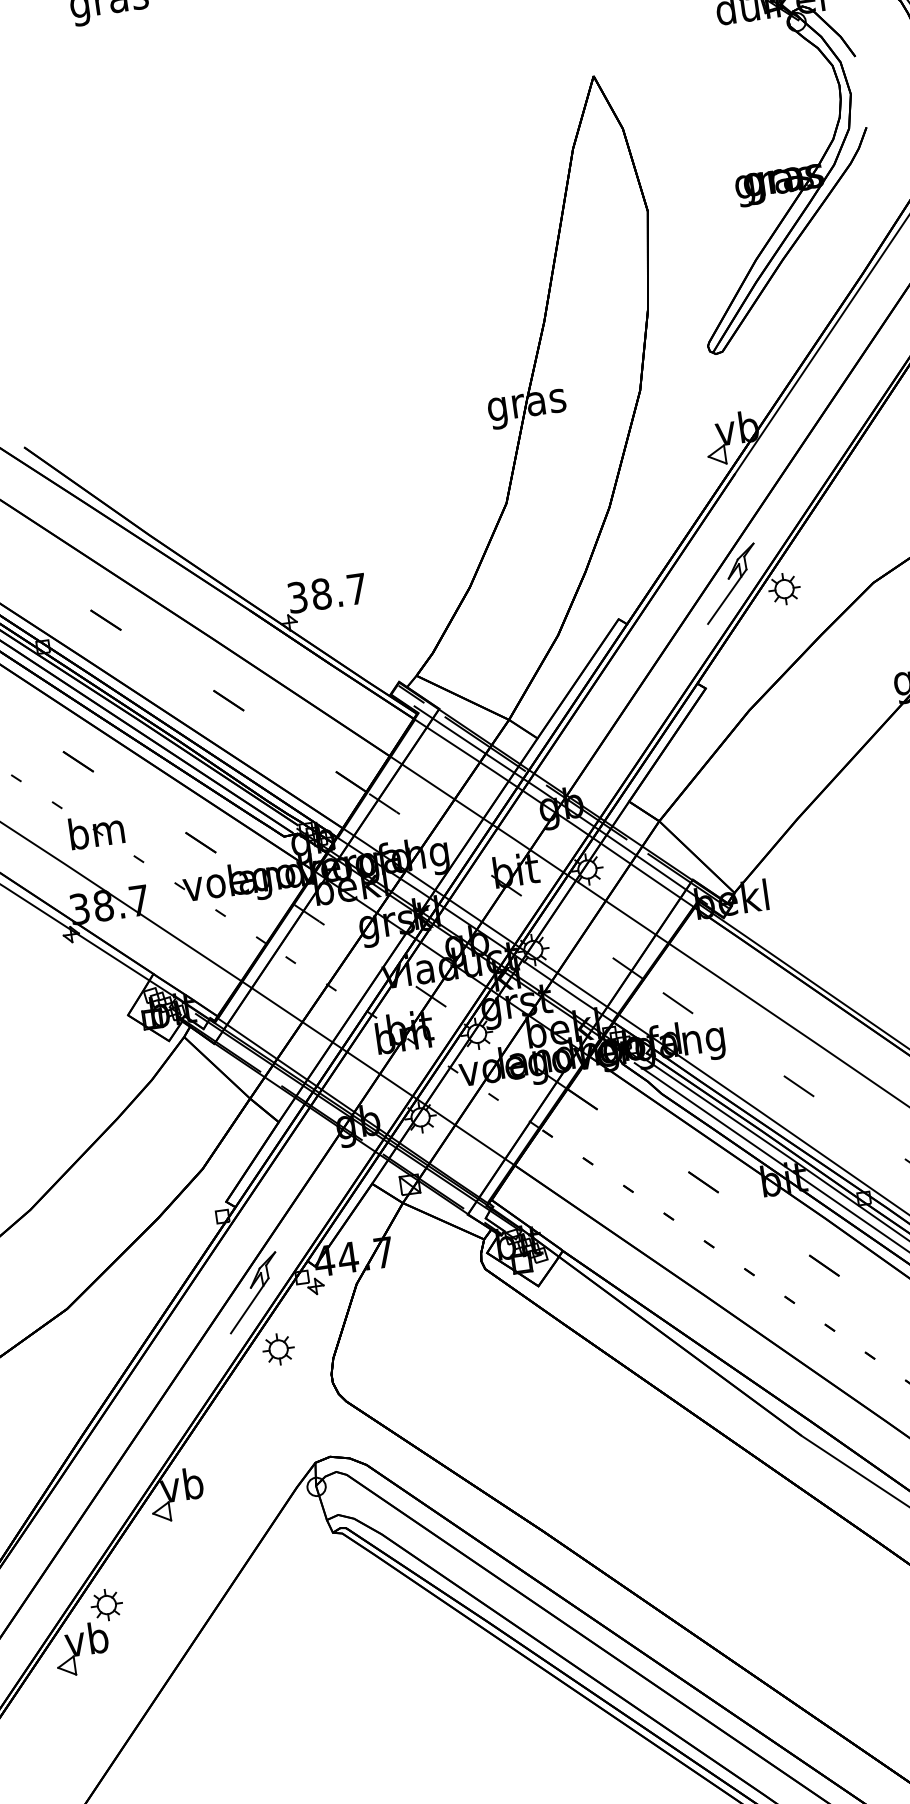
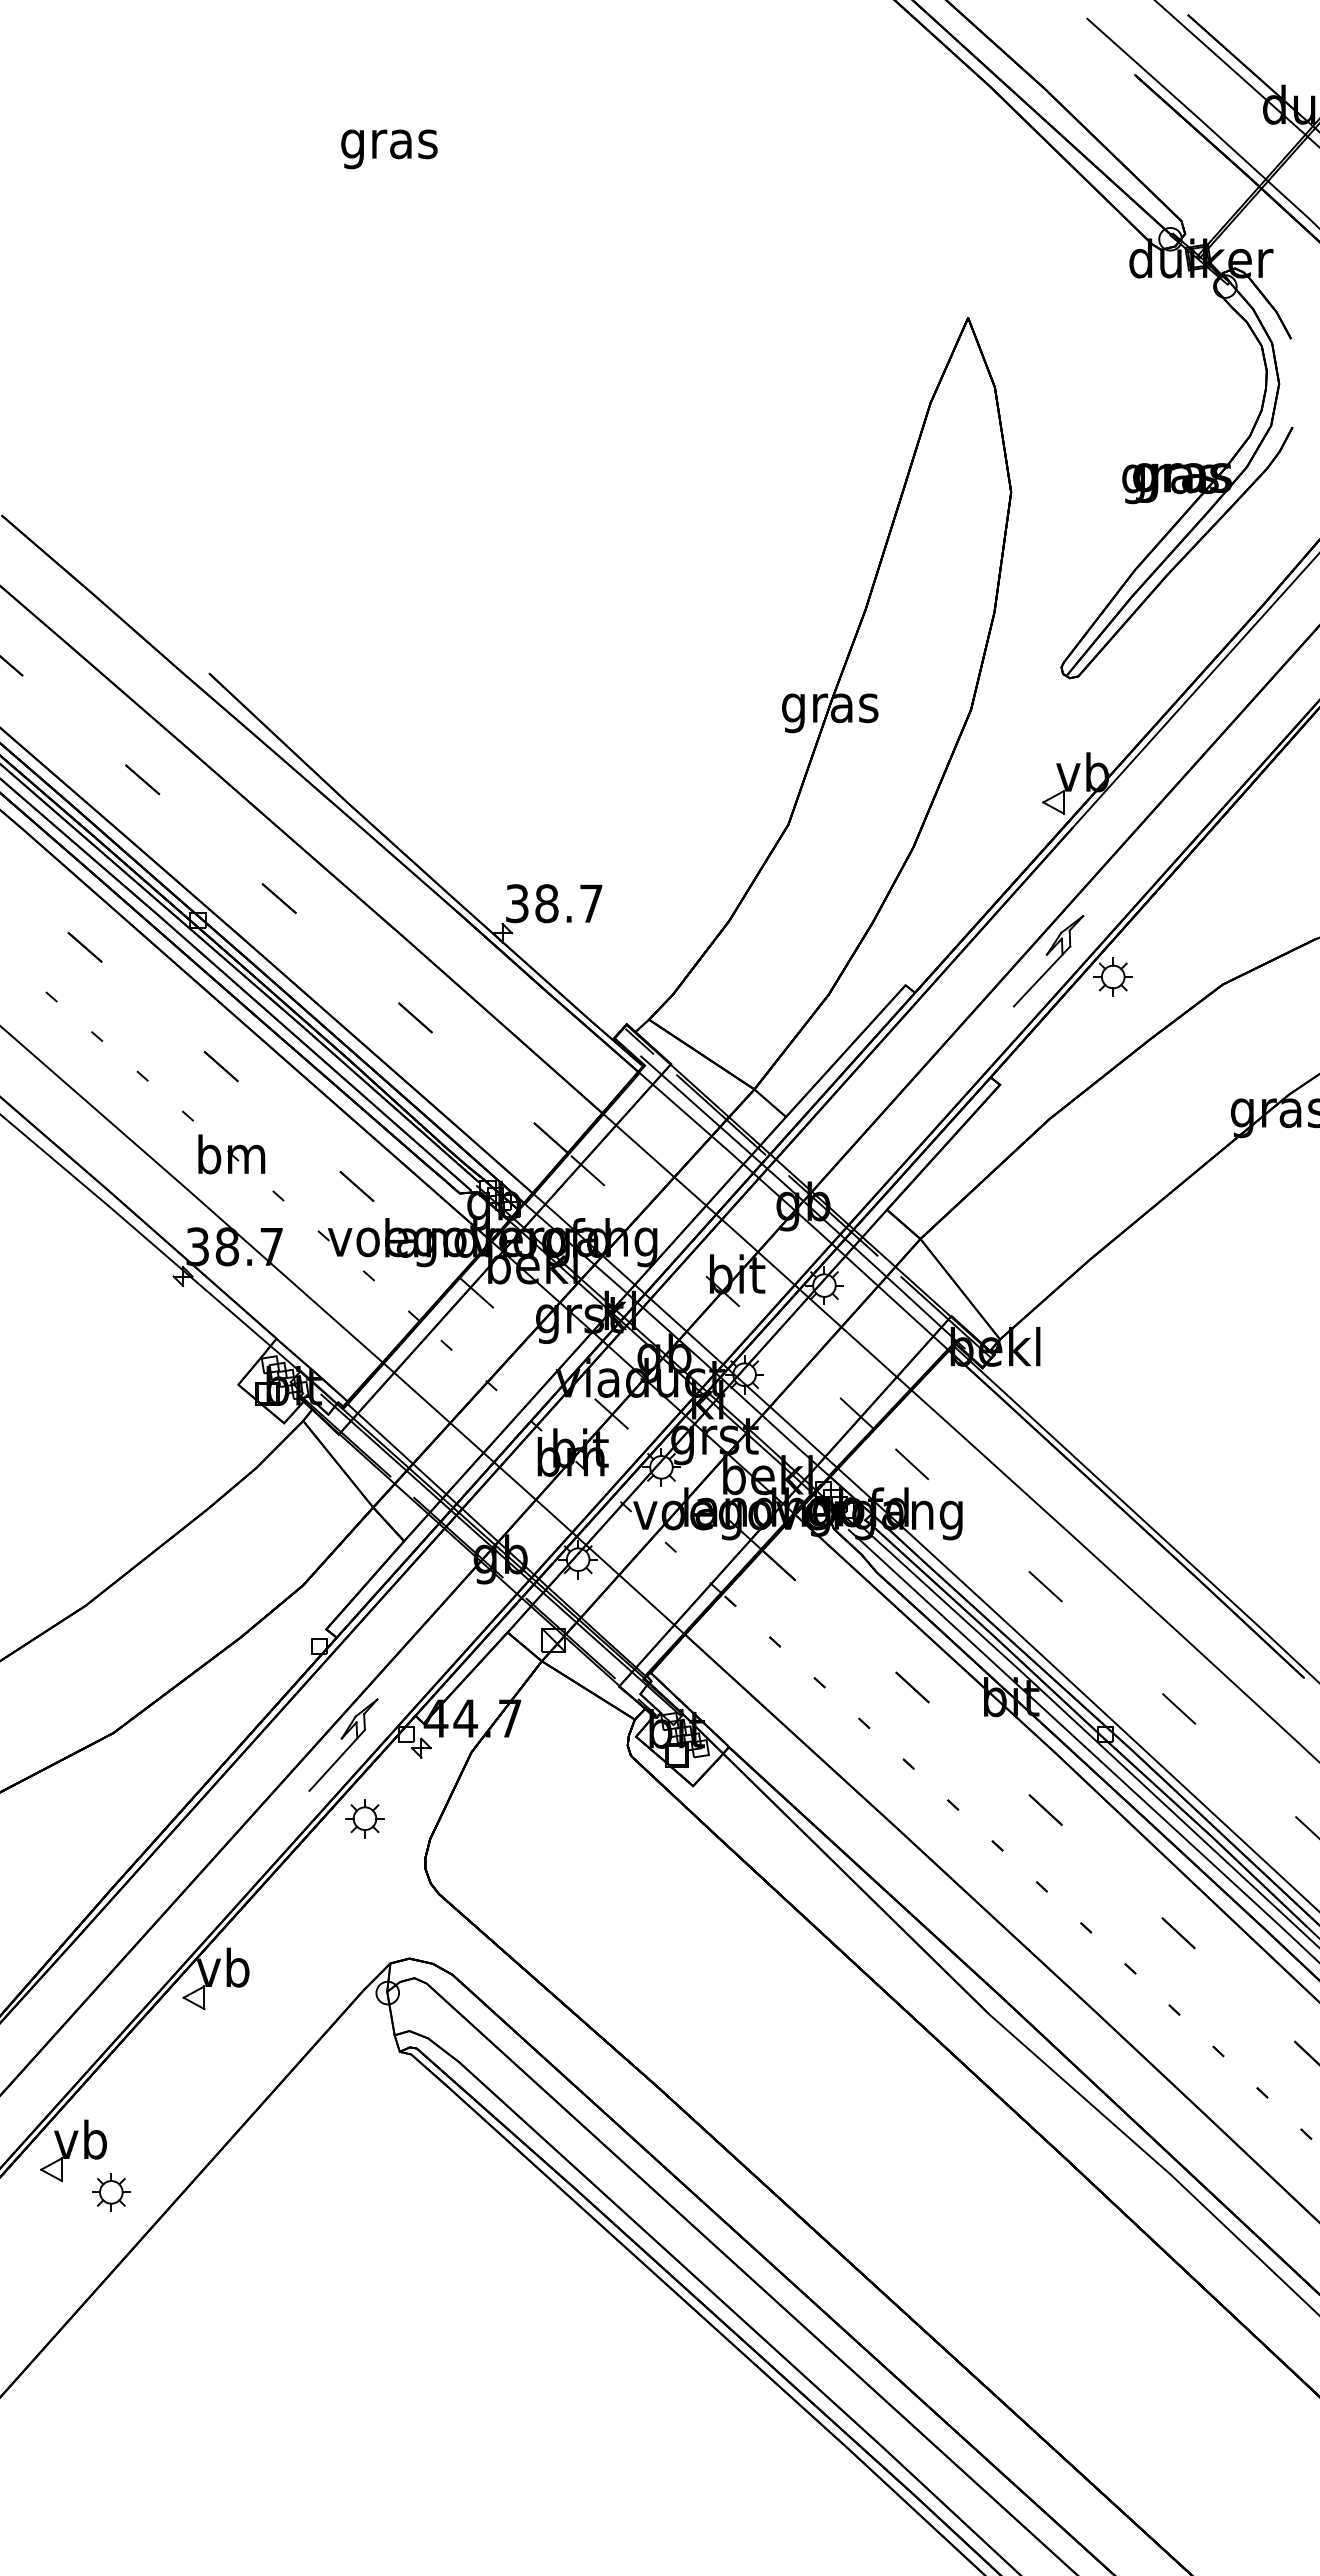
part: (107, 1605) -> (111, 2192), moved

